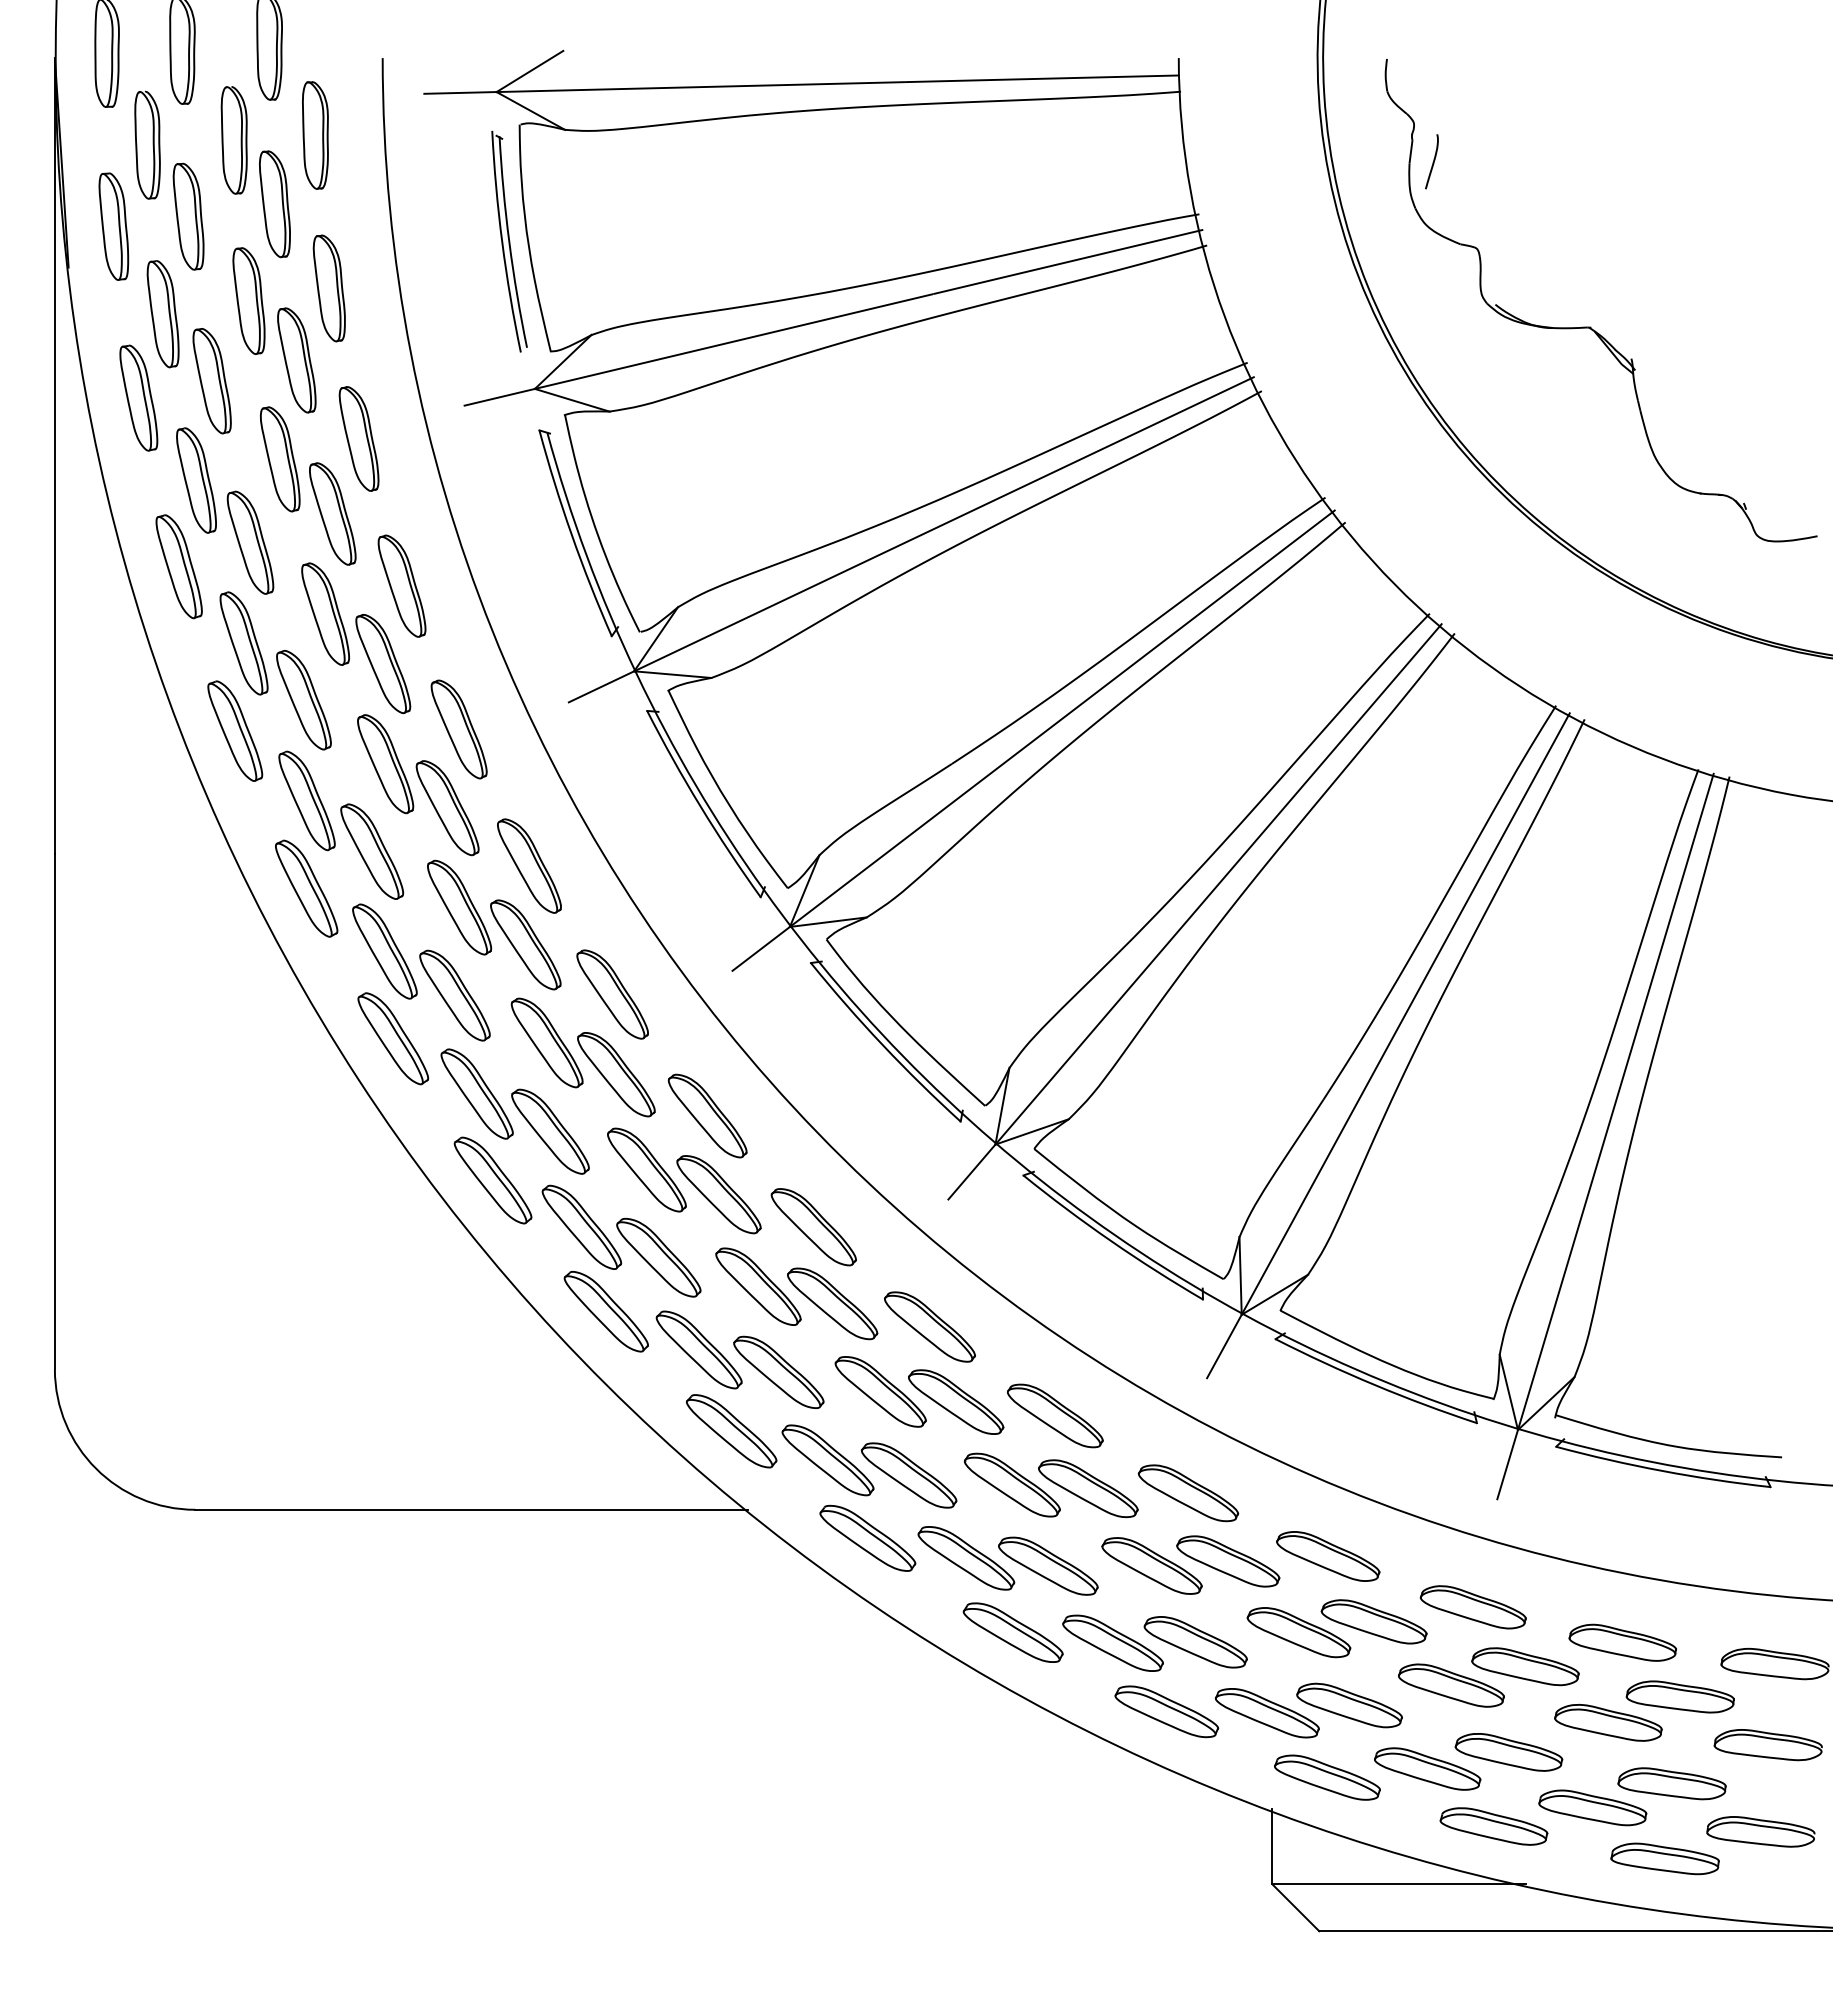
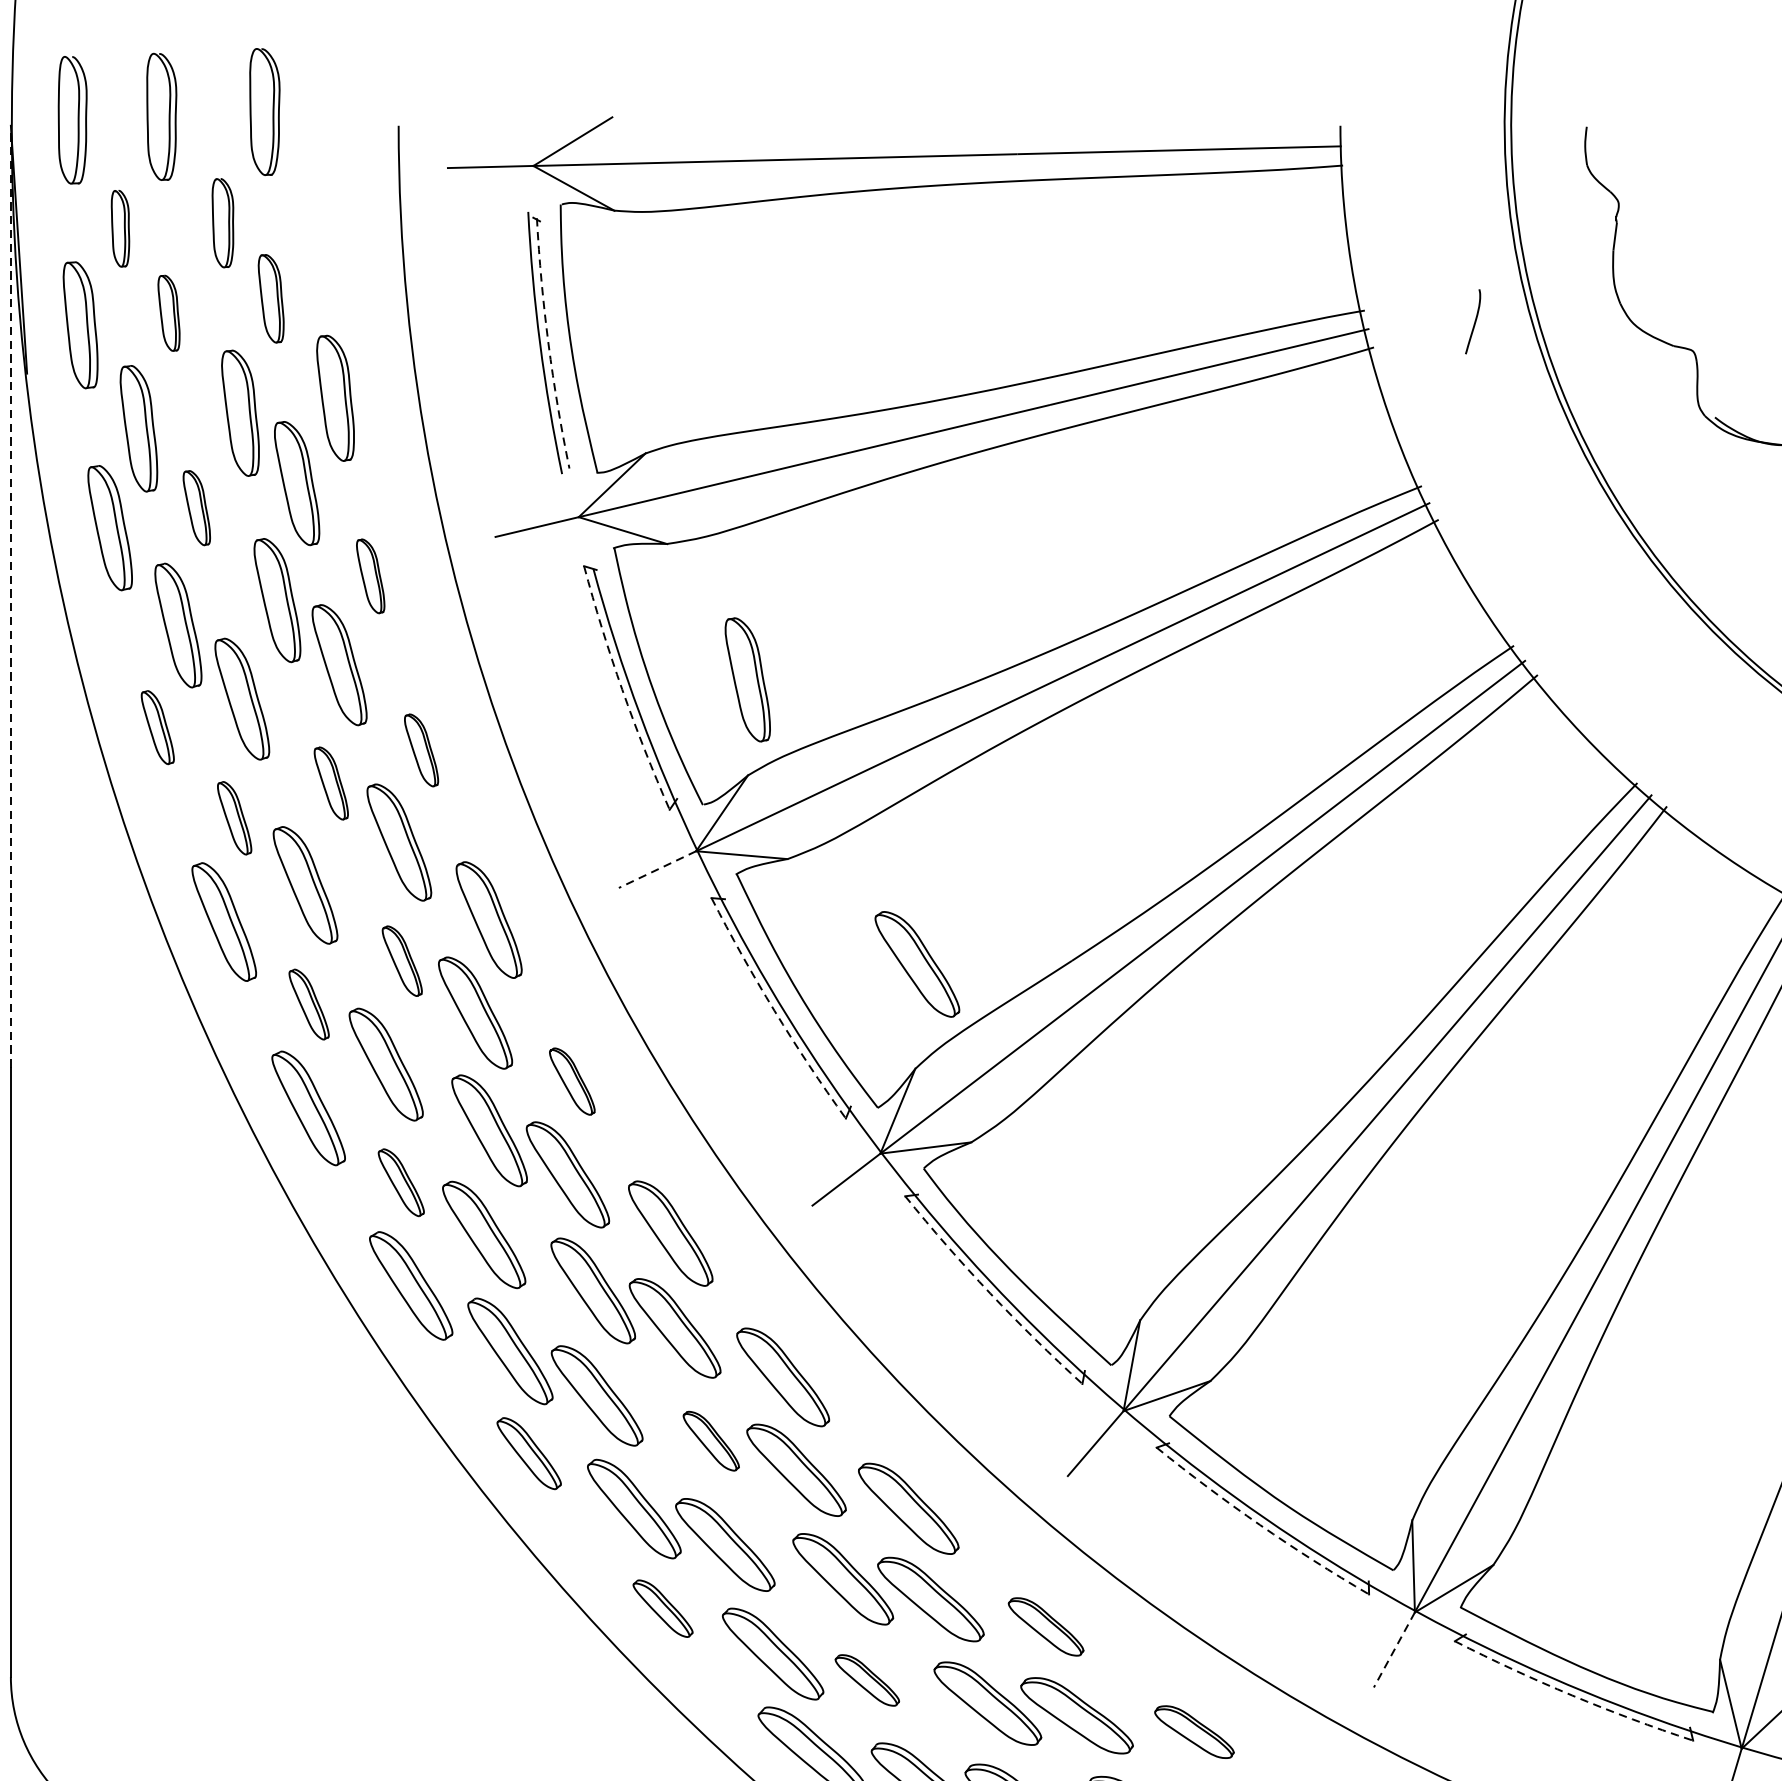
part: (315, 135) -> (319, 217), removed
part: (233, 140) -> (222, 223), size x0.7
part: (147, 144) -> (120, 228), size x0.6
curve: (1432, 162) -> (1473, 322), moved
part: (274, 204) -> (270, 298), size x0.7
part: (188, 216) -> (168, 313), size x0.6
arc: (509, 242) -> (548, 343), solid -> dashed
part: (211, 381) -> (196, 508), size x0.6
part: (358, 438) -> (370, 575), size x0.6
line: (54, 456) -> (10, 597), solid -> dashed
part: (677, 526) -> (747, 679), added
arc: (571, 534) -> (622, 689), solid -> dashed
part: (178, 566) -> (157, 727), size x0.6
part: (401, 585) -> (420, 749), size x0.6
part: (325, 613) -> (331, 782), size x0.6
part: (243, 643) -> (233, 818), size x0.6
line: (601, 687) -> (657, 870), solid -> dashed
part: (385, 764) -> (401, 961), size x0.6
part: (820, 766) -> (916, 963), added
part: (306, 800) -> (308, 1004), size x0.6
arc: (700, 806) -> (774, 1011), solid -> dashed
part: (529, 865) -> (572, 1080), size x0.6
part: (384, 951) -> (400, 1182), size x0.6
arc: (882, 1045) -> (989, 1293), solid -> dashed
part: (646, 1169) -> (710, 1440), size x0.6
part: (492, 1180) -> (528, 1453), size x0.7
arc: (1110, 1240) -> (1259, 1524), solid -> dashed
part: (605, 1311) -> (662, 1608), size x0.6
part: (929, 1326) -> (1045, 1626), size x0.7
line: (1224, 1346) -> (1394, 1649), solid -> dashed
part: (778, 1371) -> (866, 1679), size x0.6
arc: (1374, 1384) -> (1571, 1694), solid -> dashed
part: (1055, 1415) -> (1194, 1731), size x0.7

